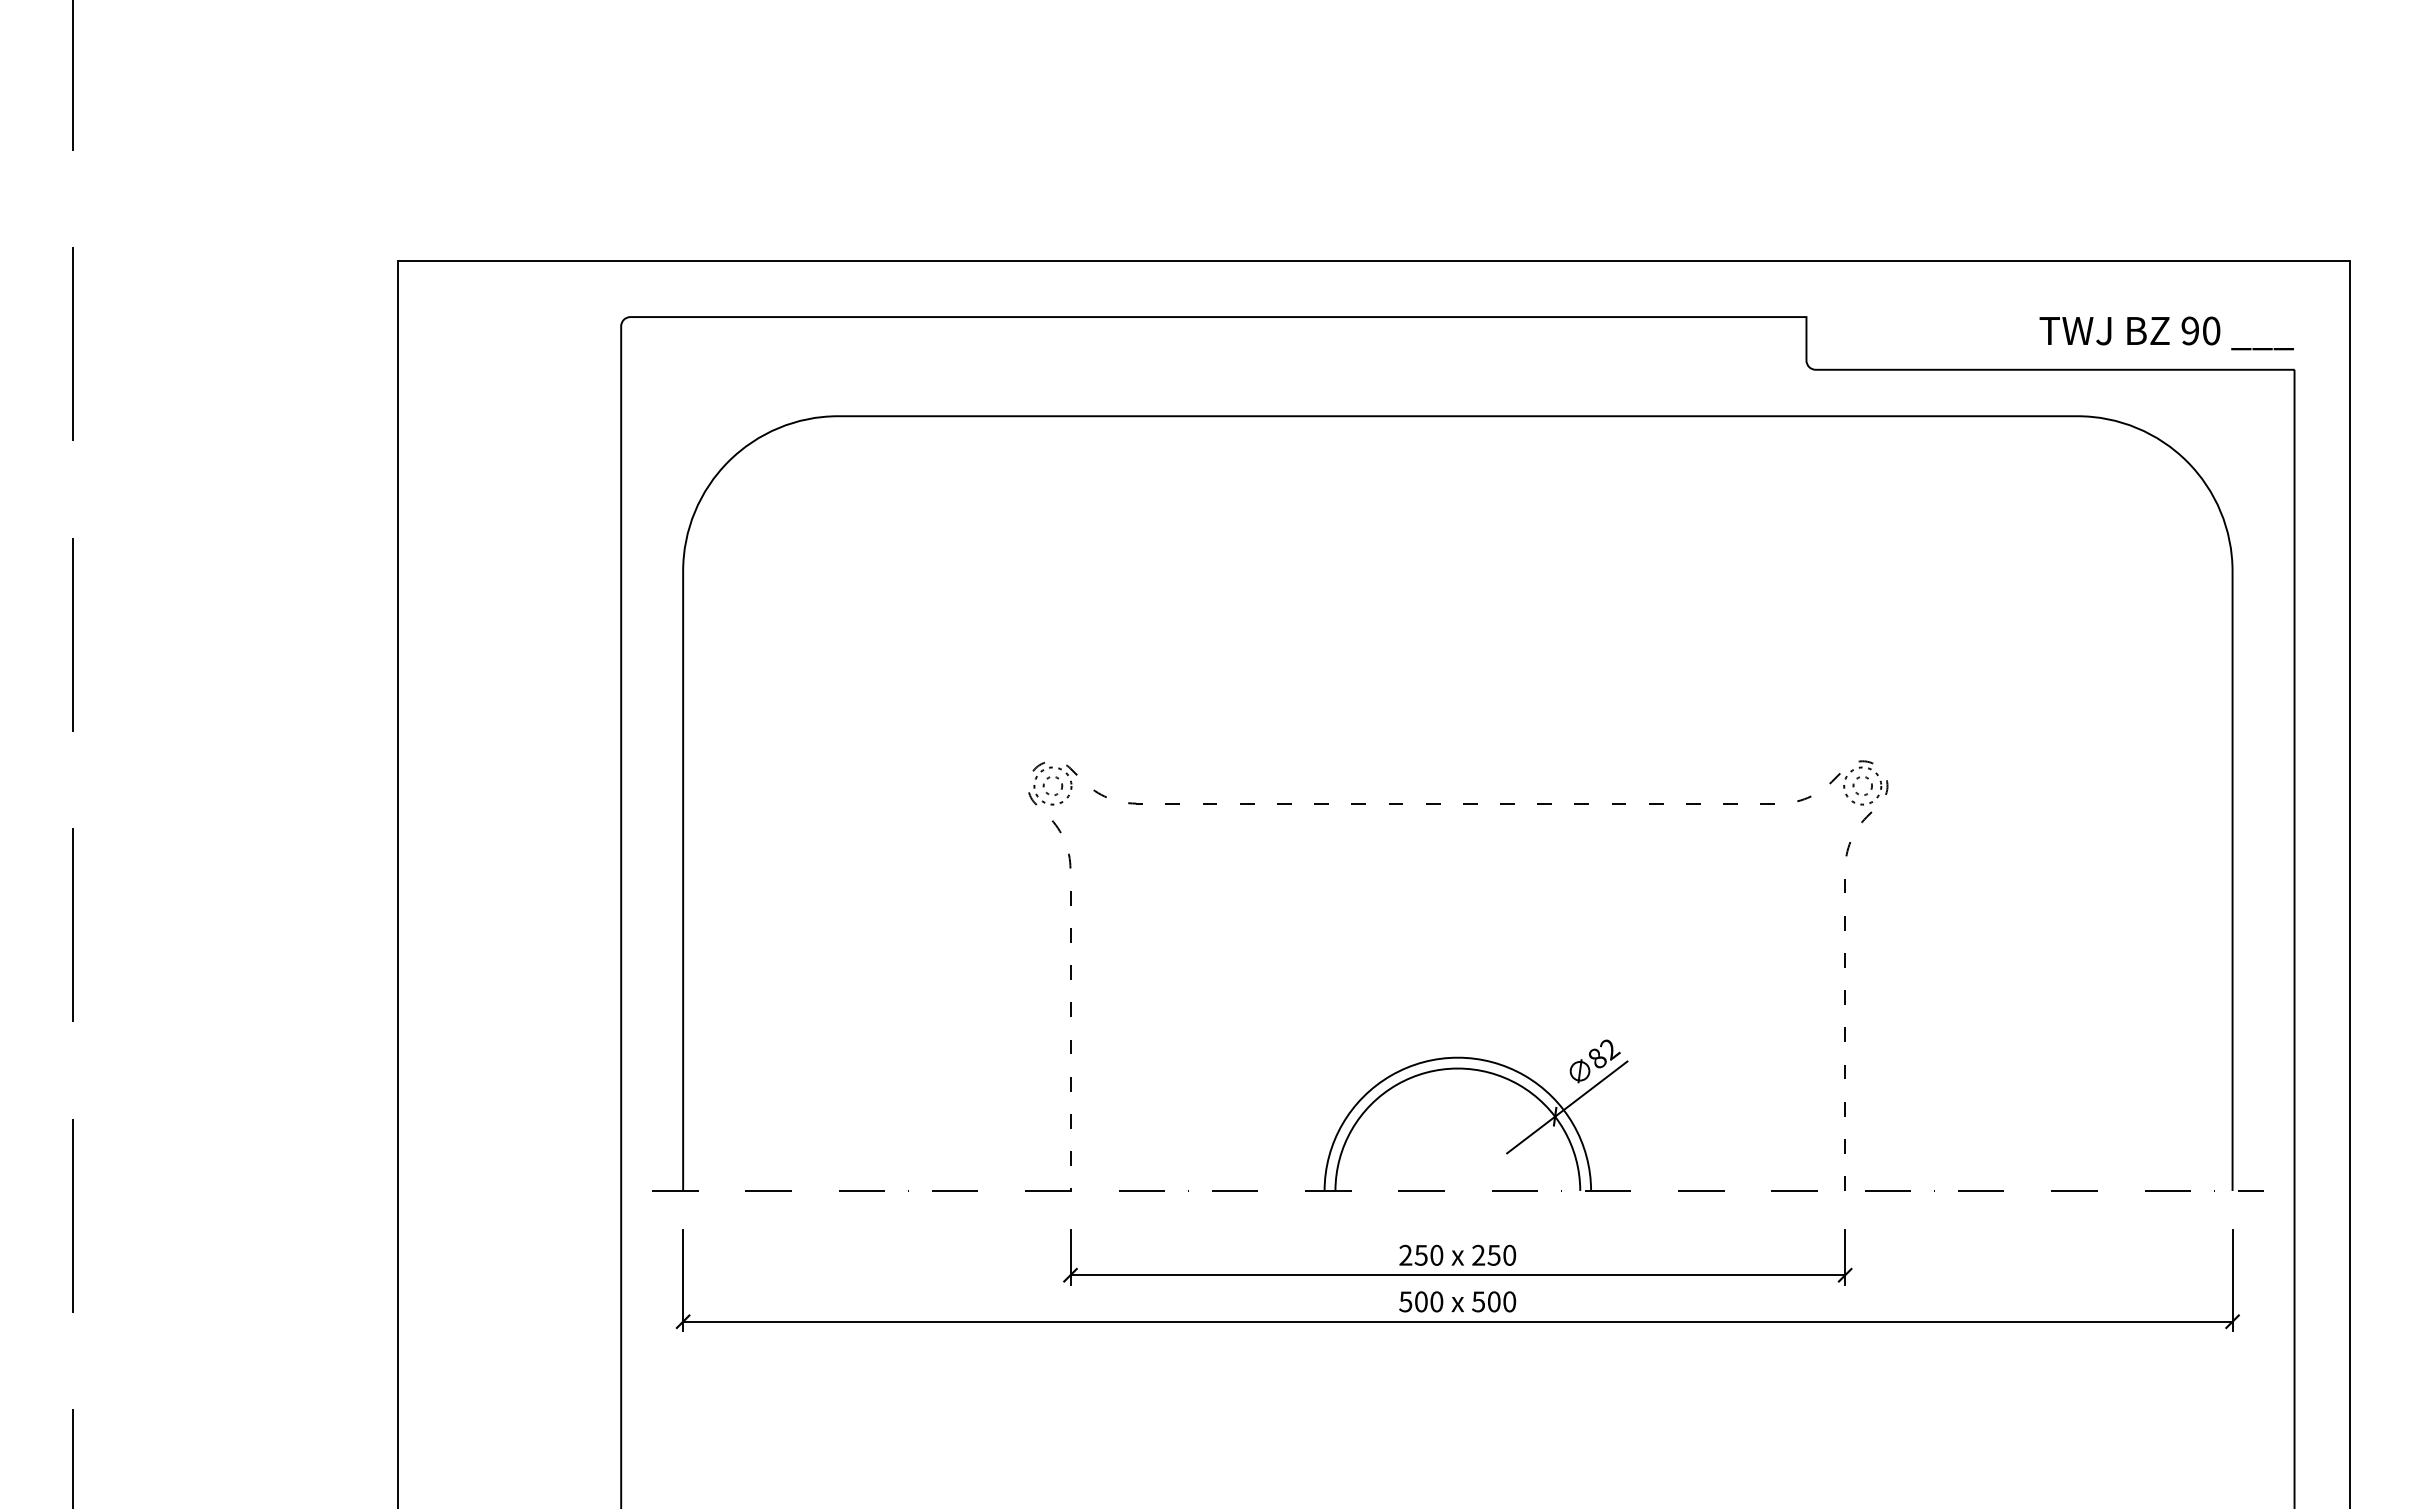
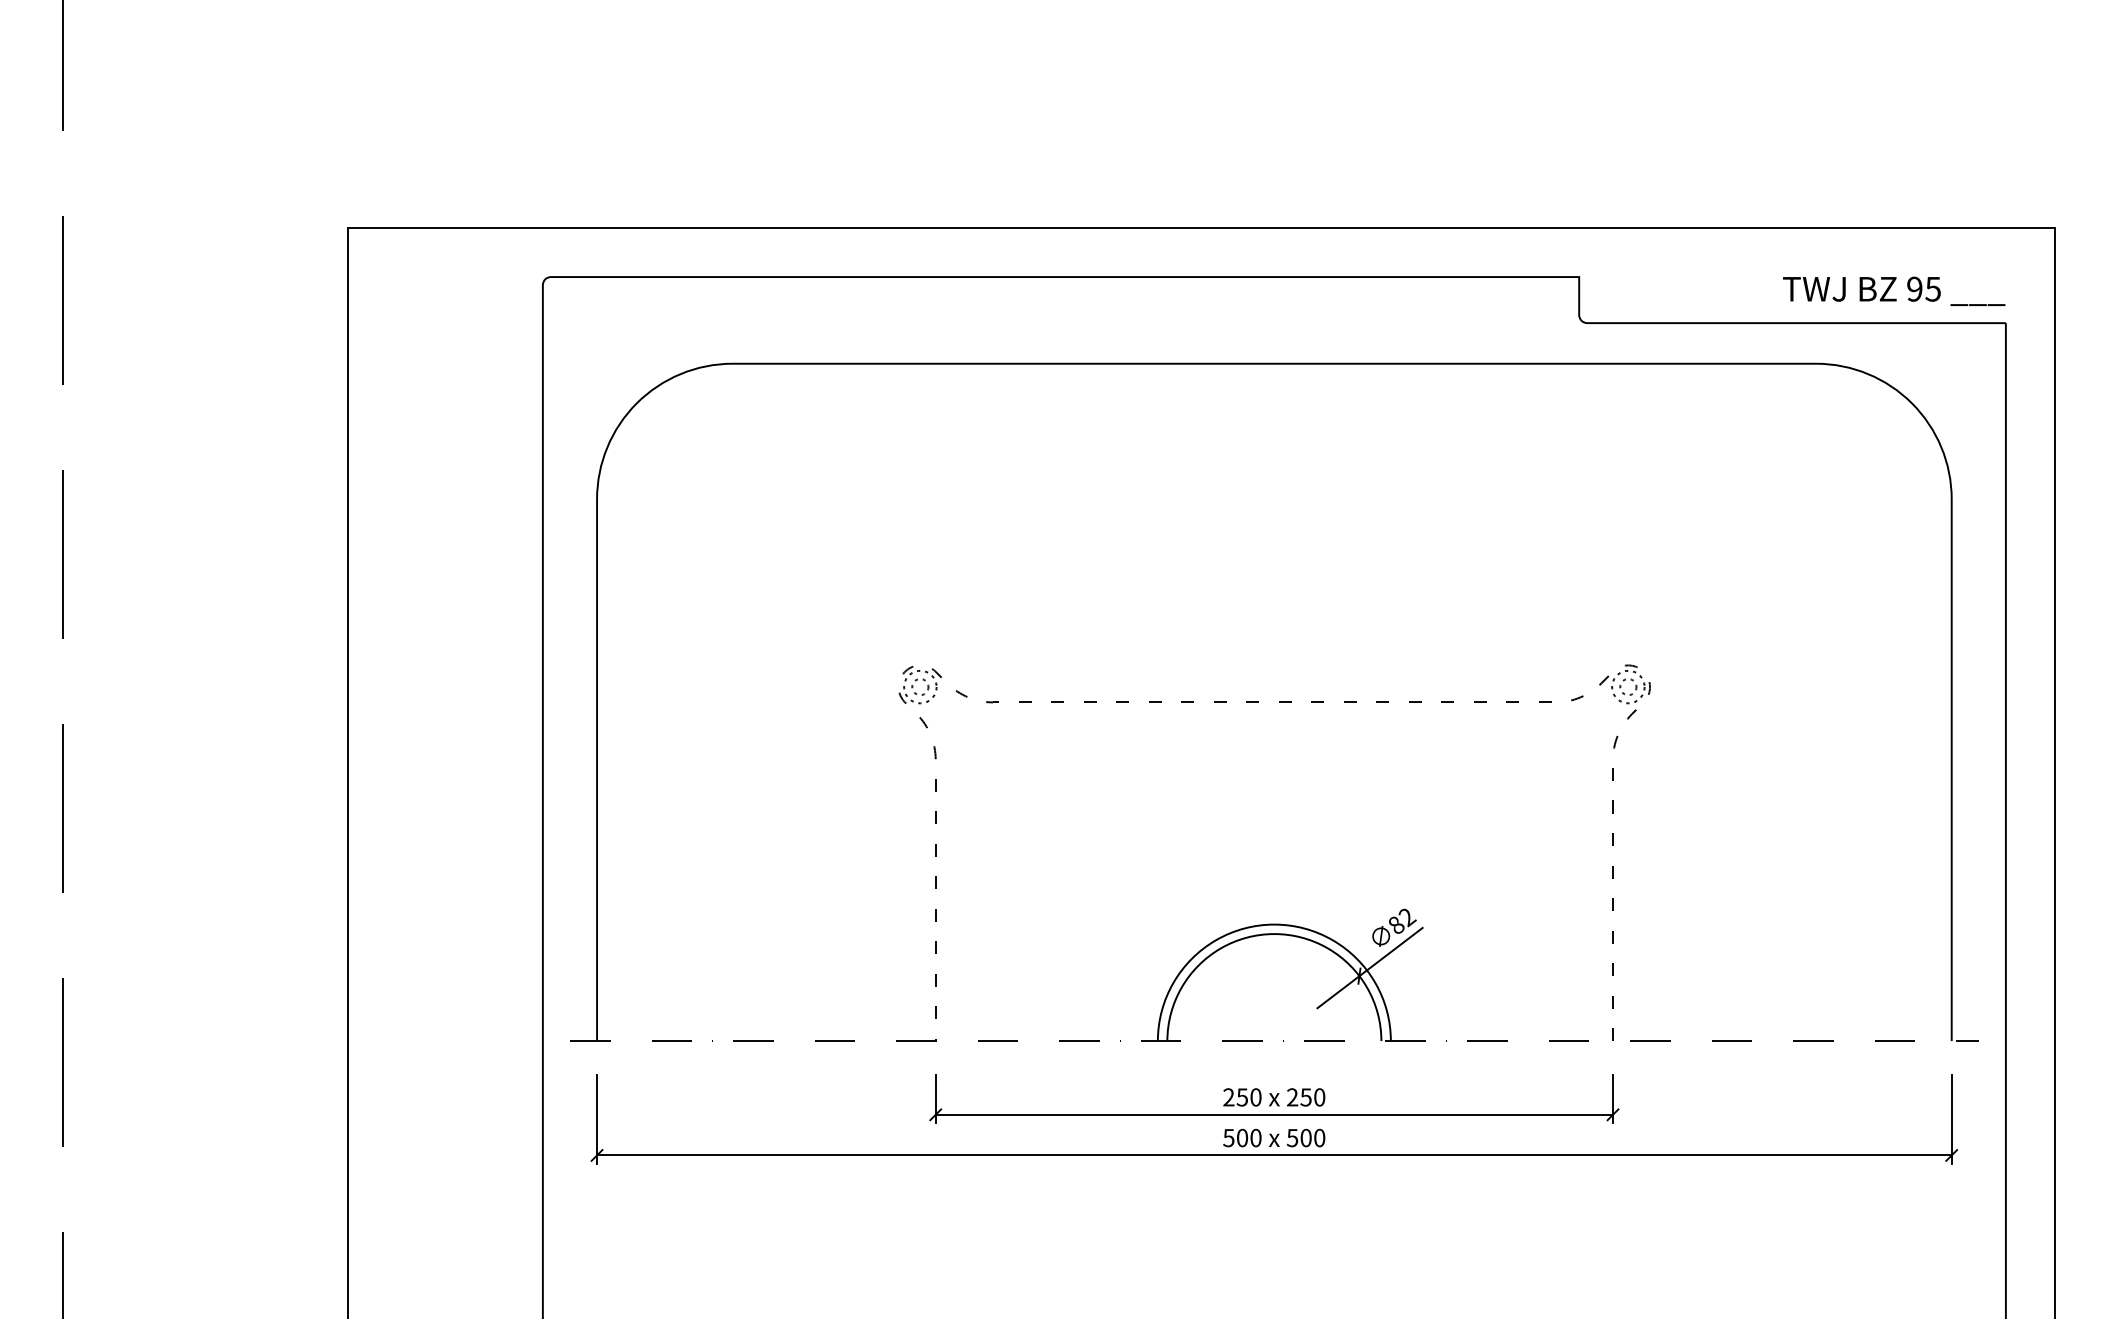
text: (2211, 330) -> (1933, 288), 90 -> 95

